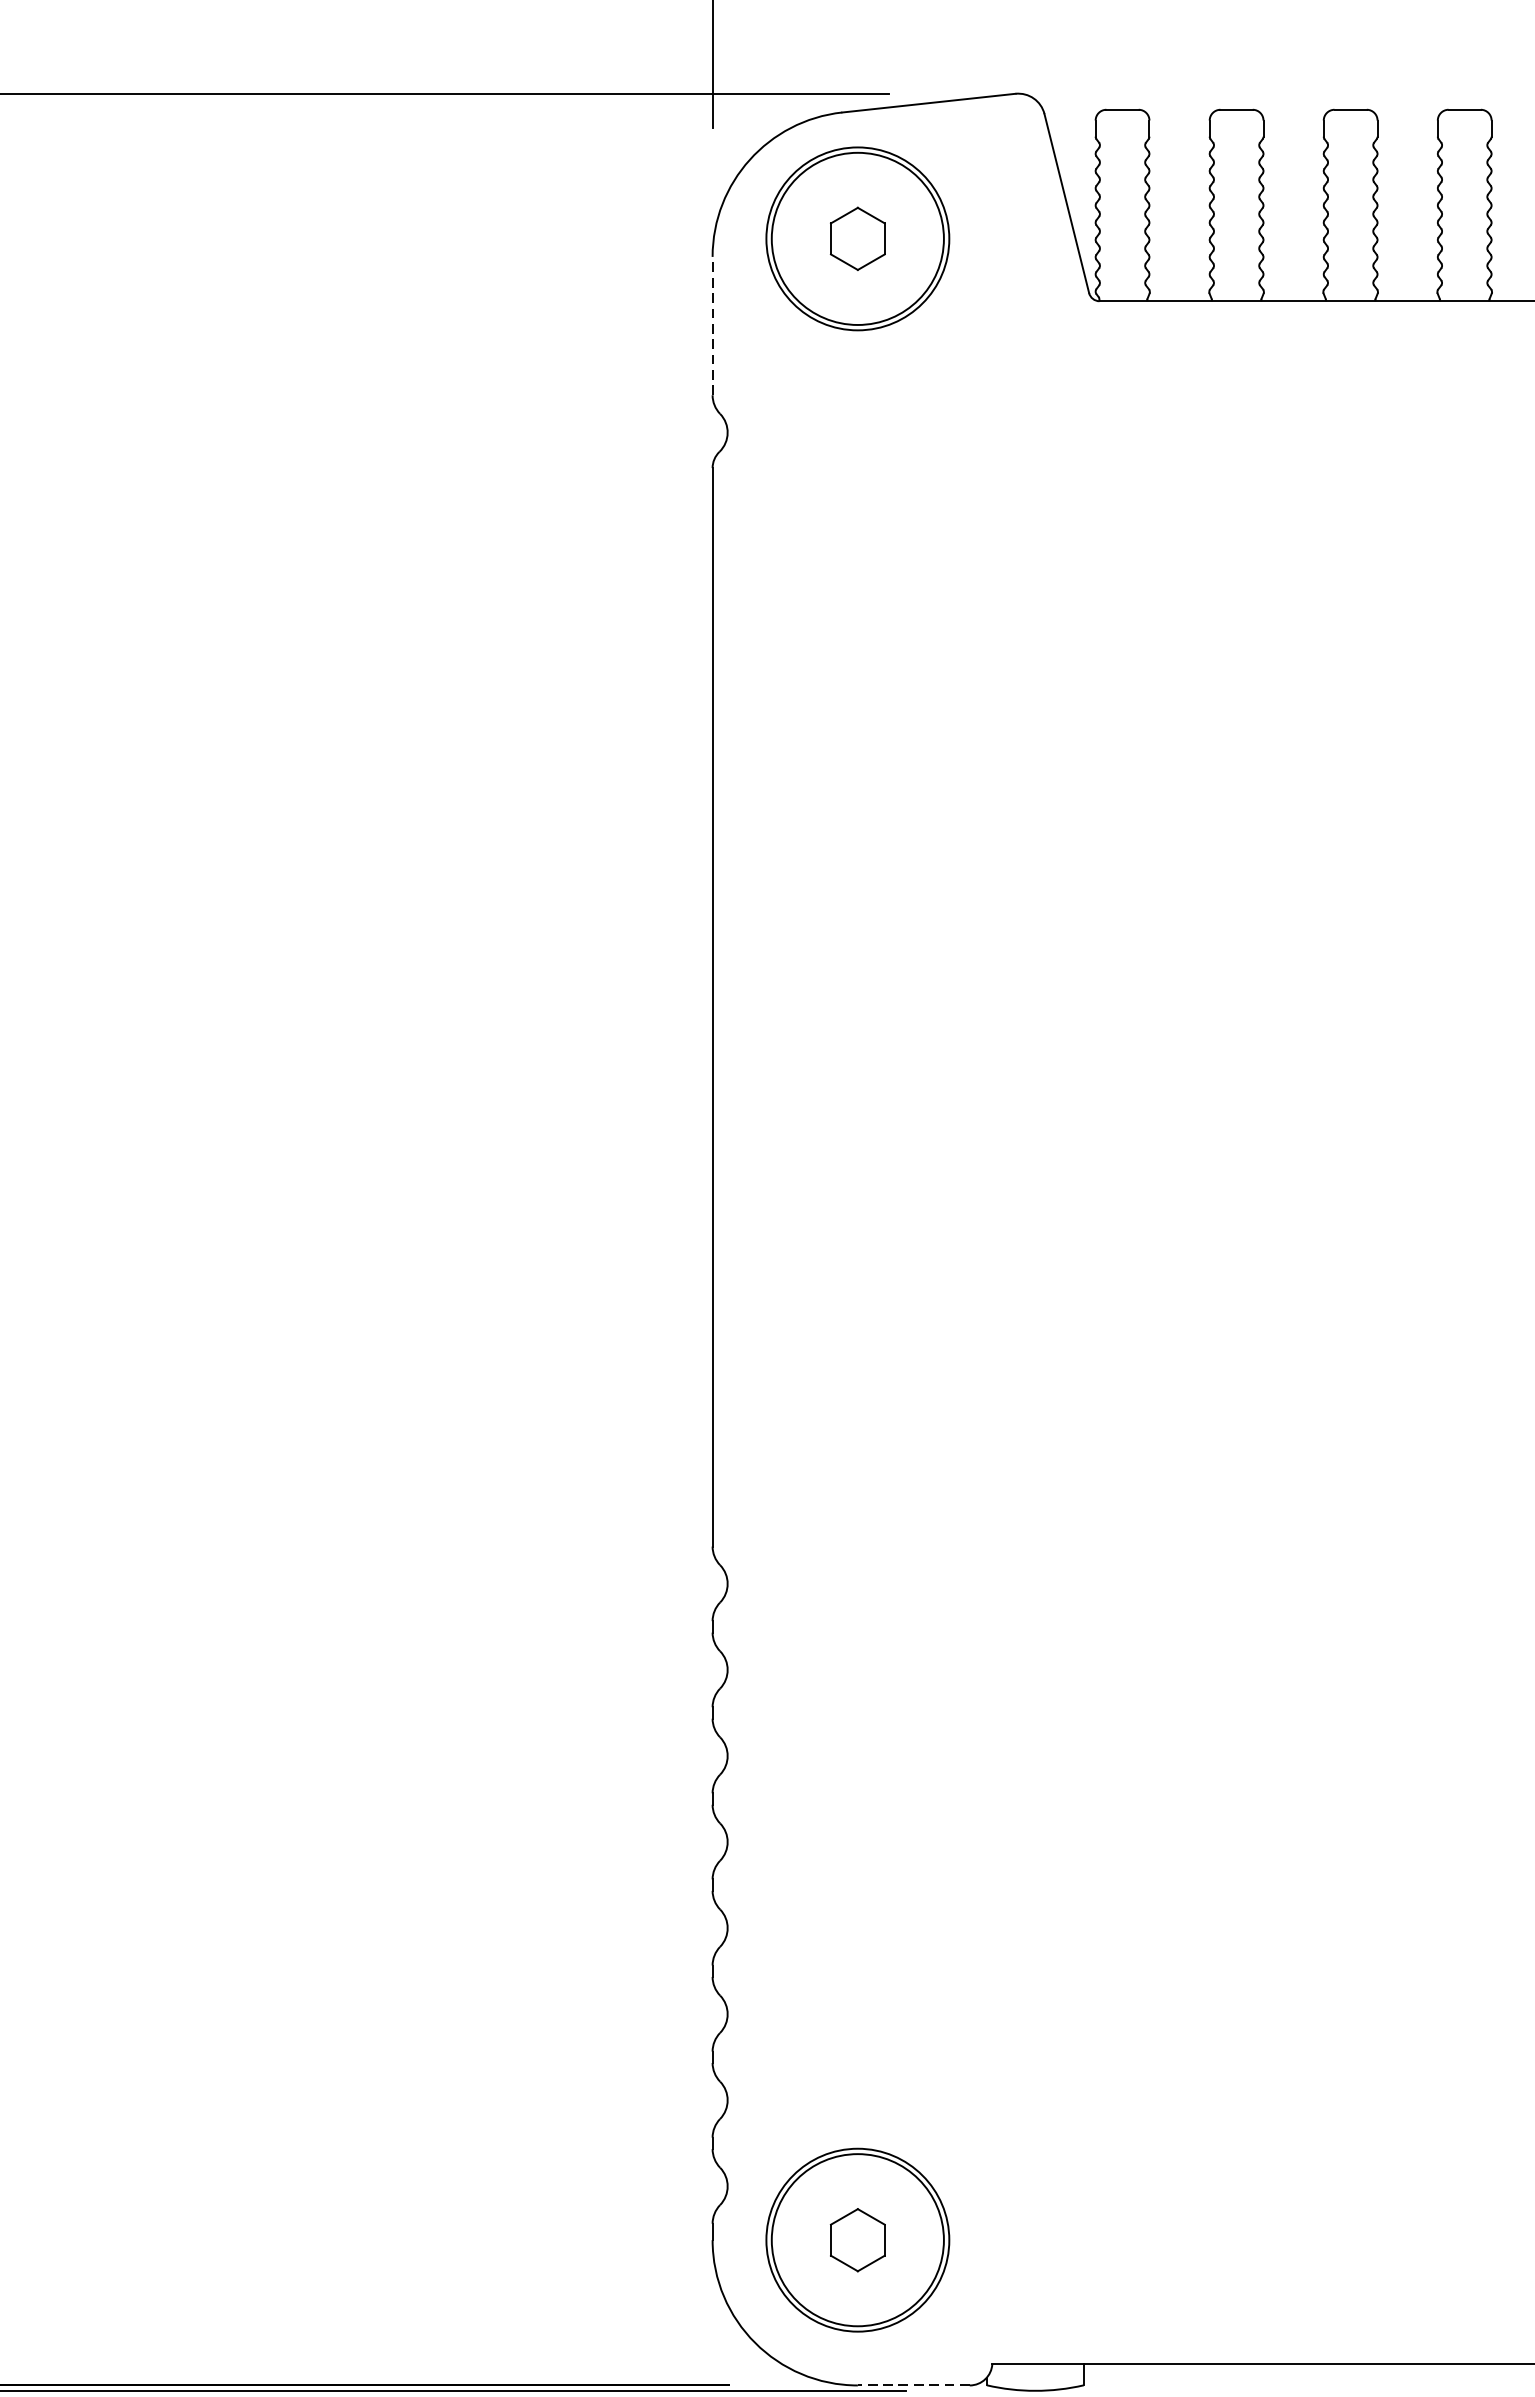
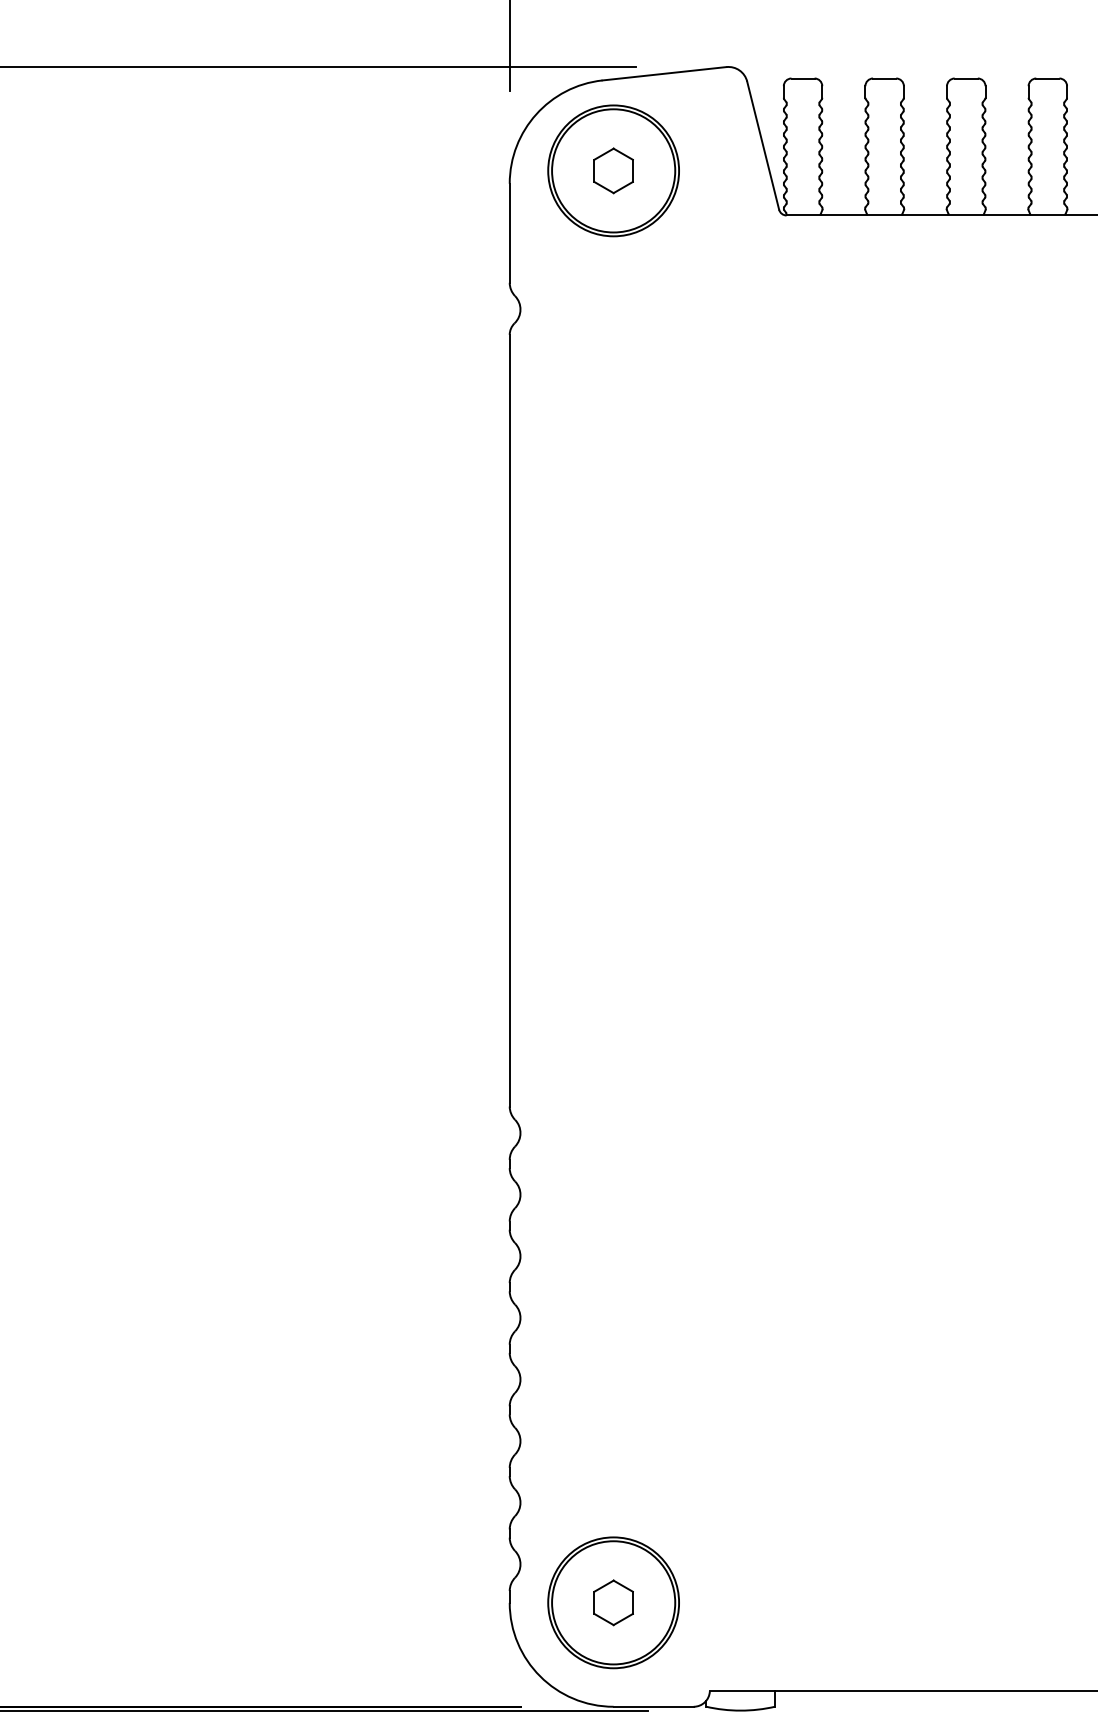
line: (712, 325) -> (509, 232), dashed -> solid
line: (913, 2385) -> (653, 1706), dashed -> solid

